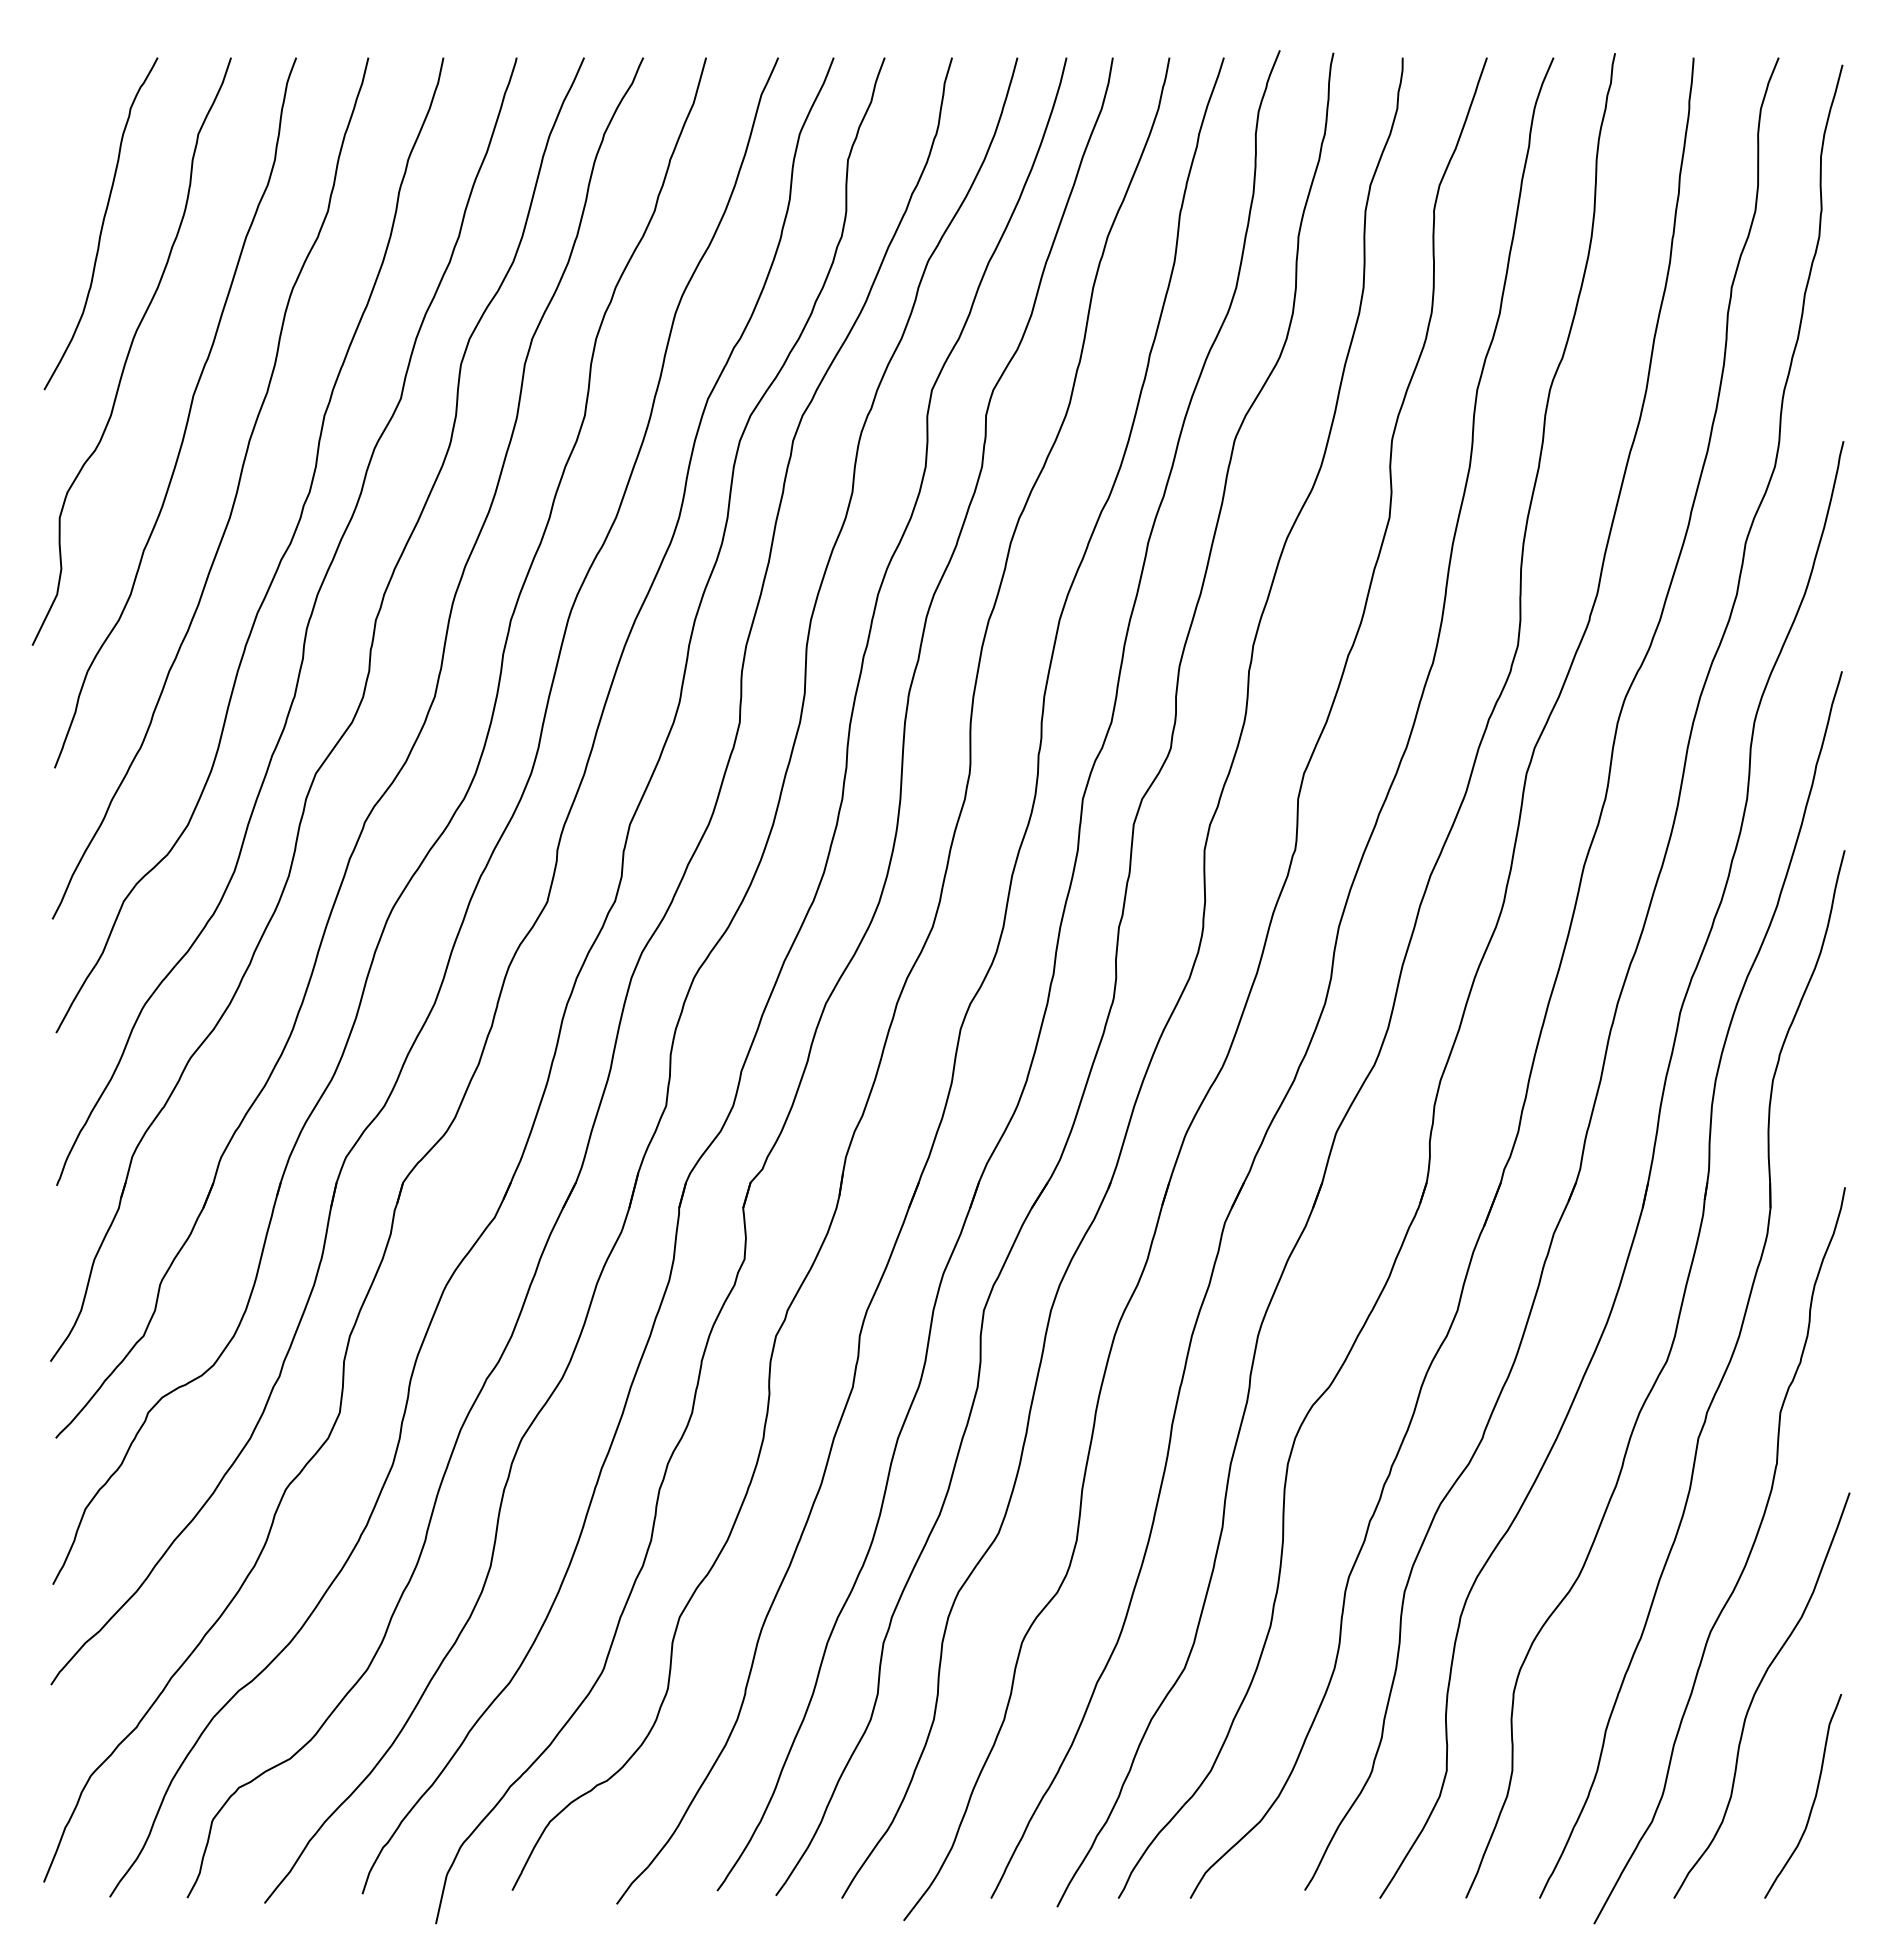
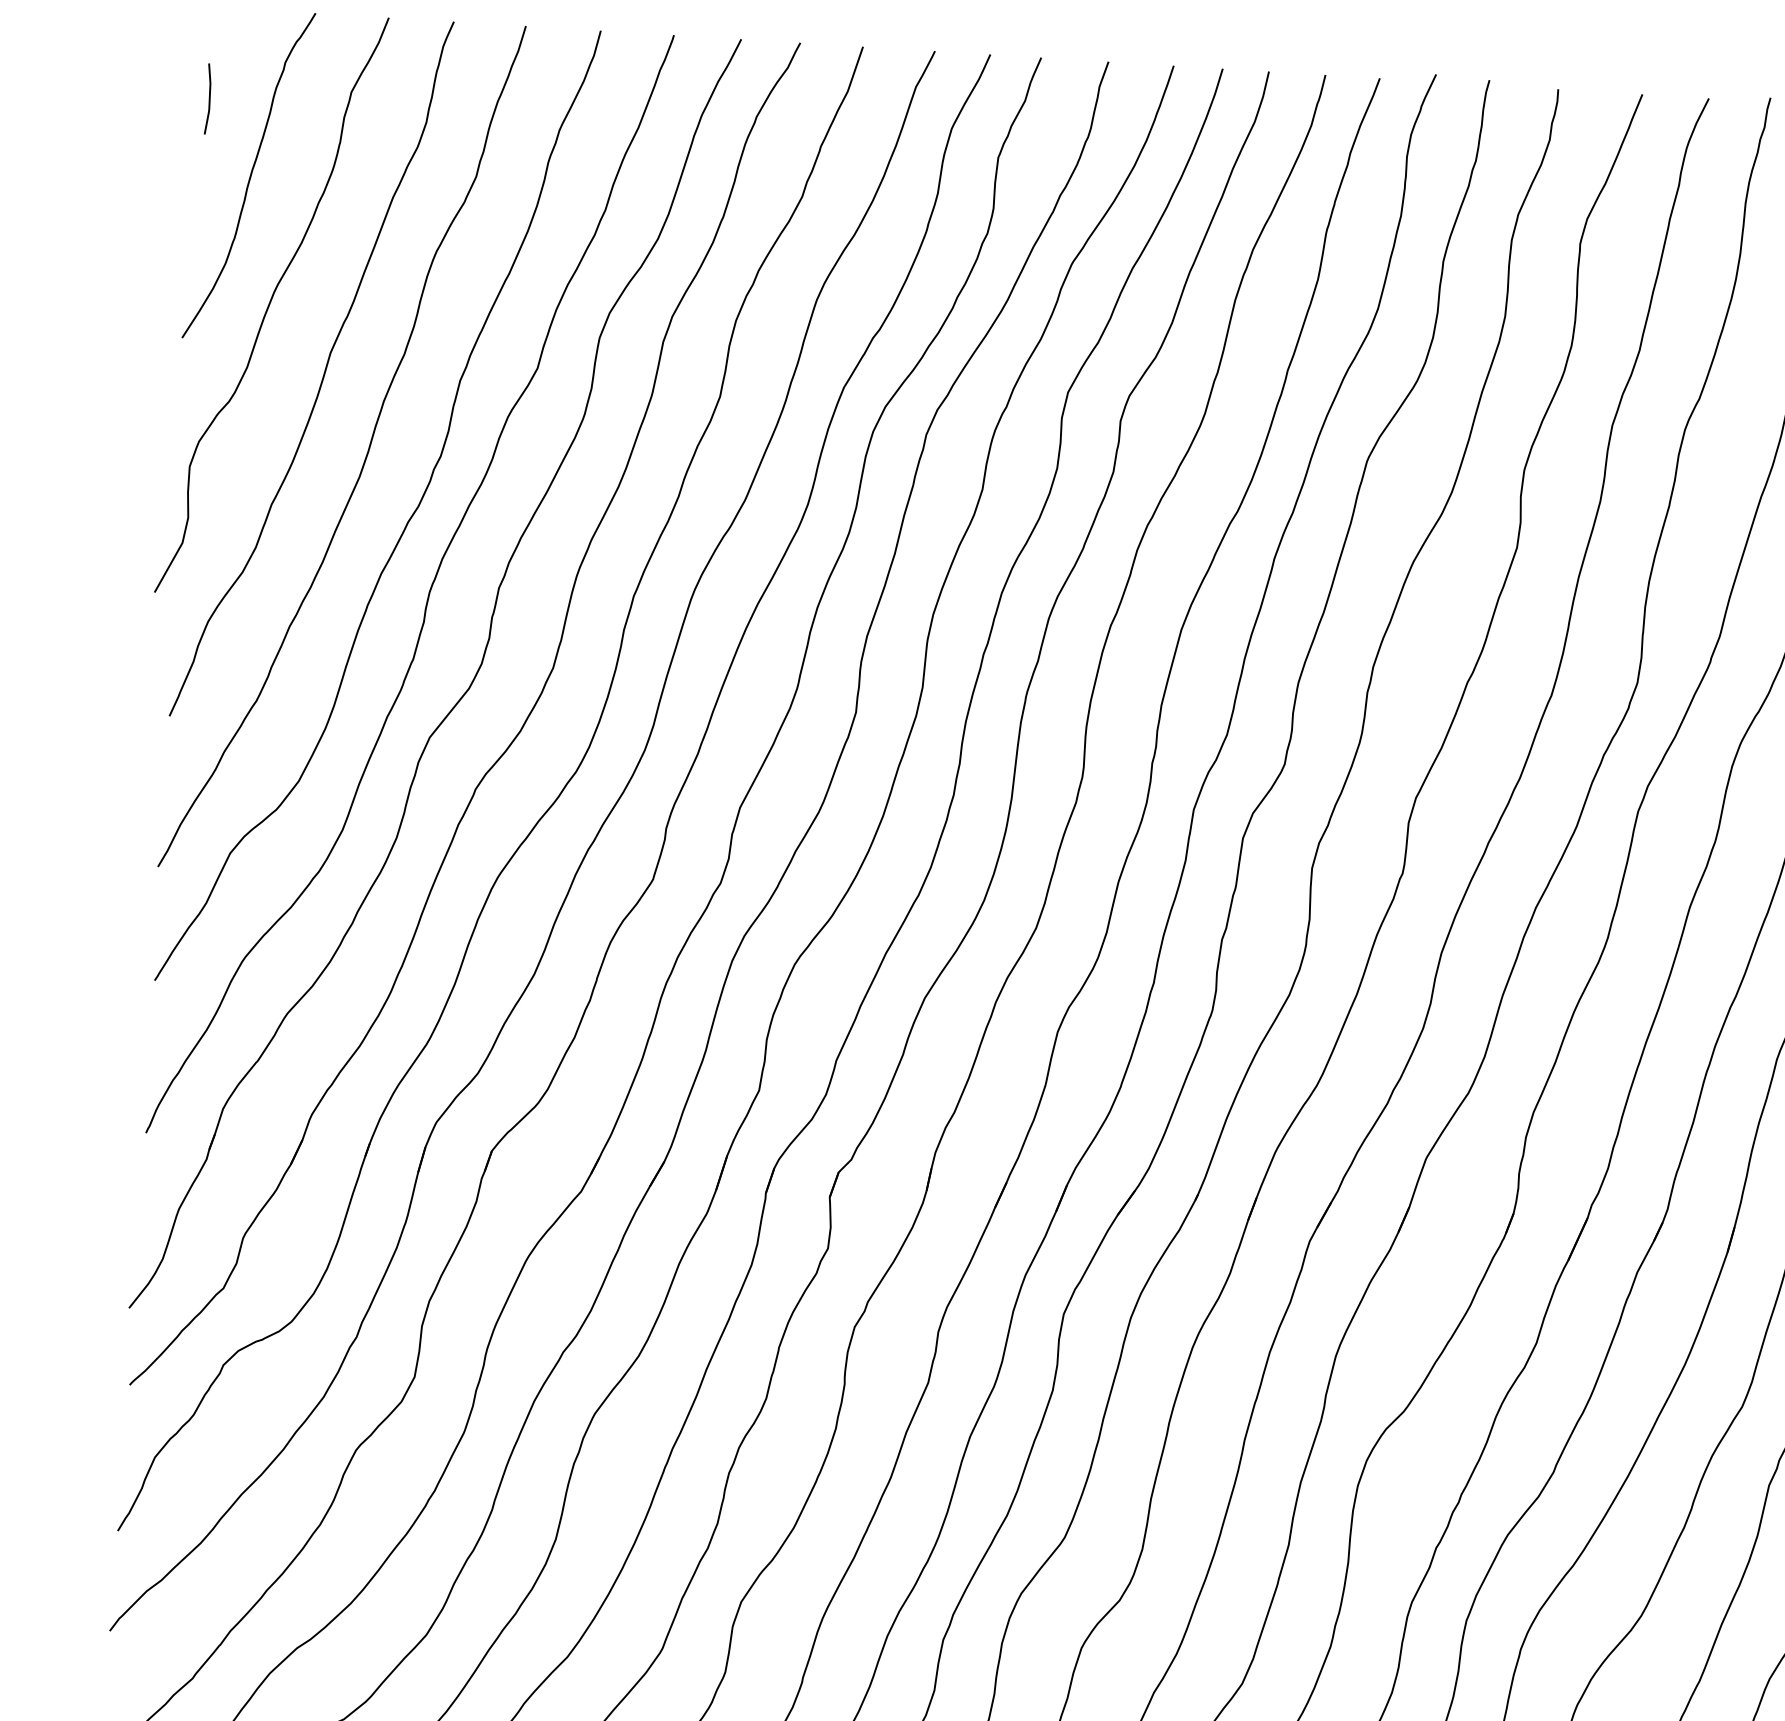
line: (56, 149) -> (208, 98), added

